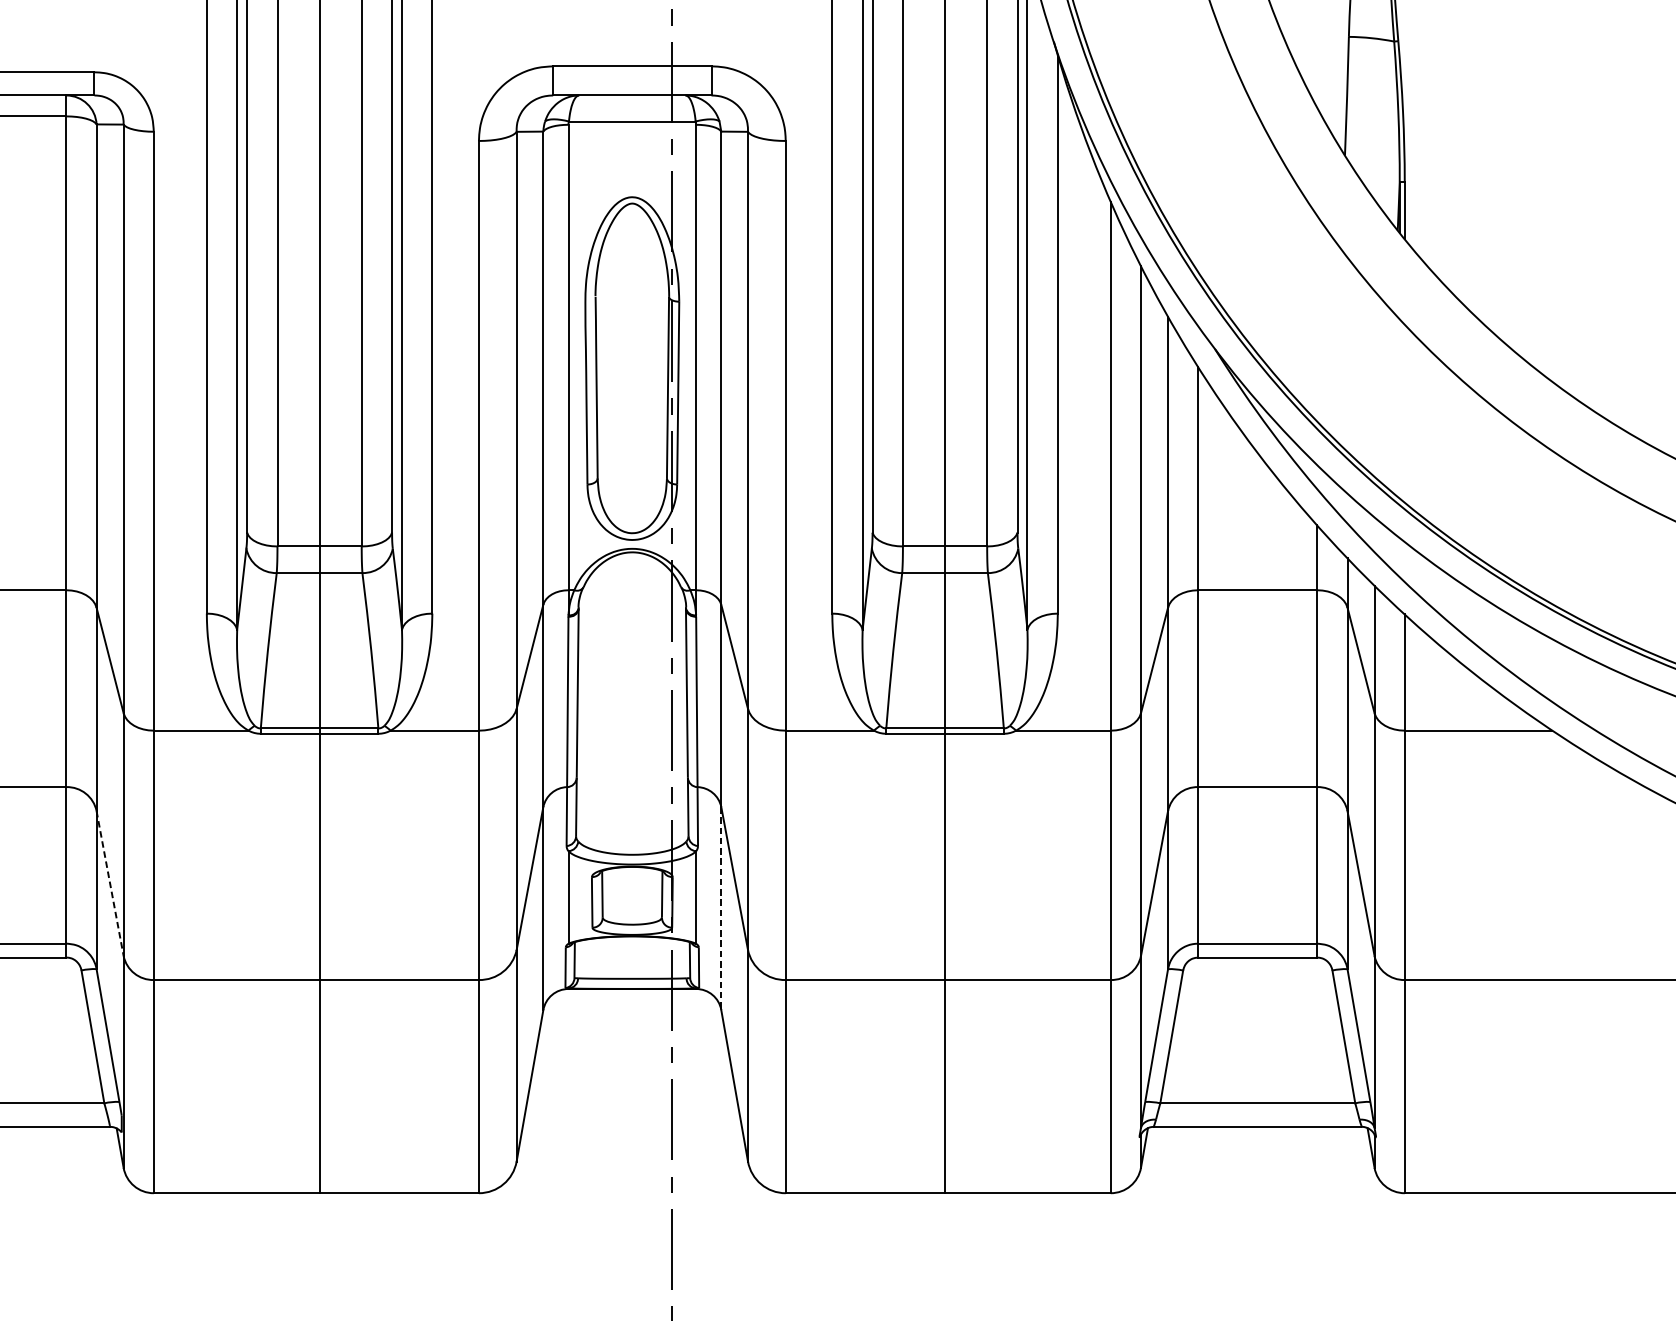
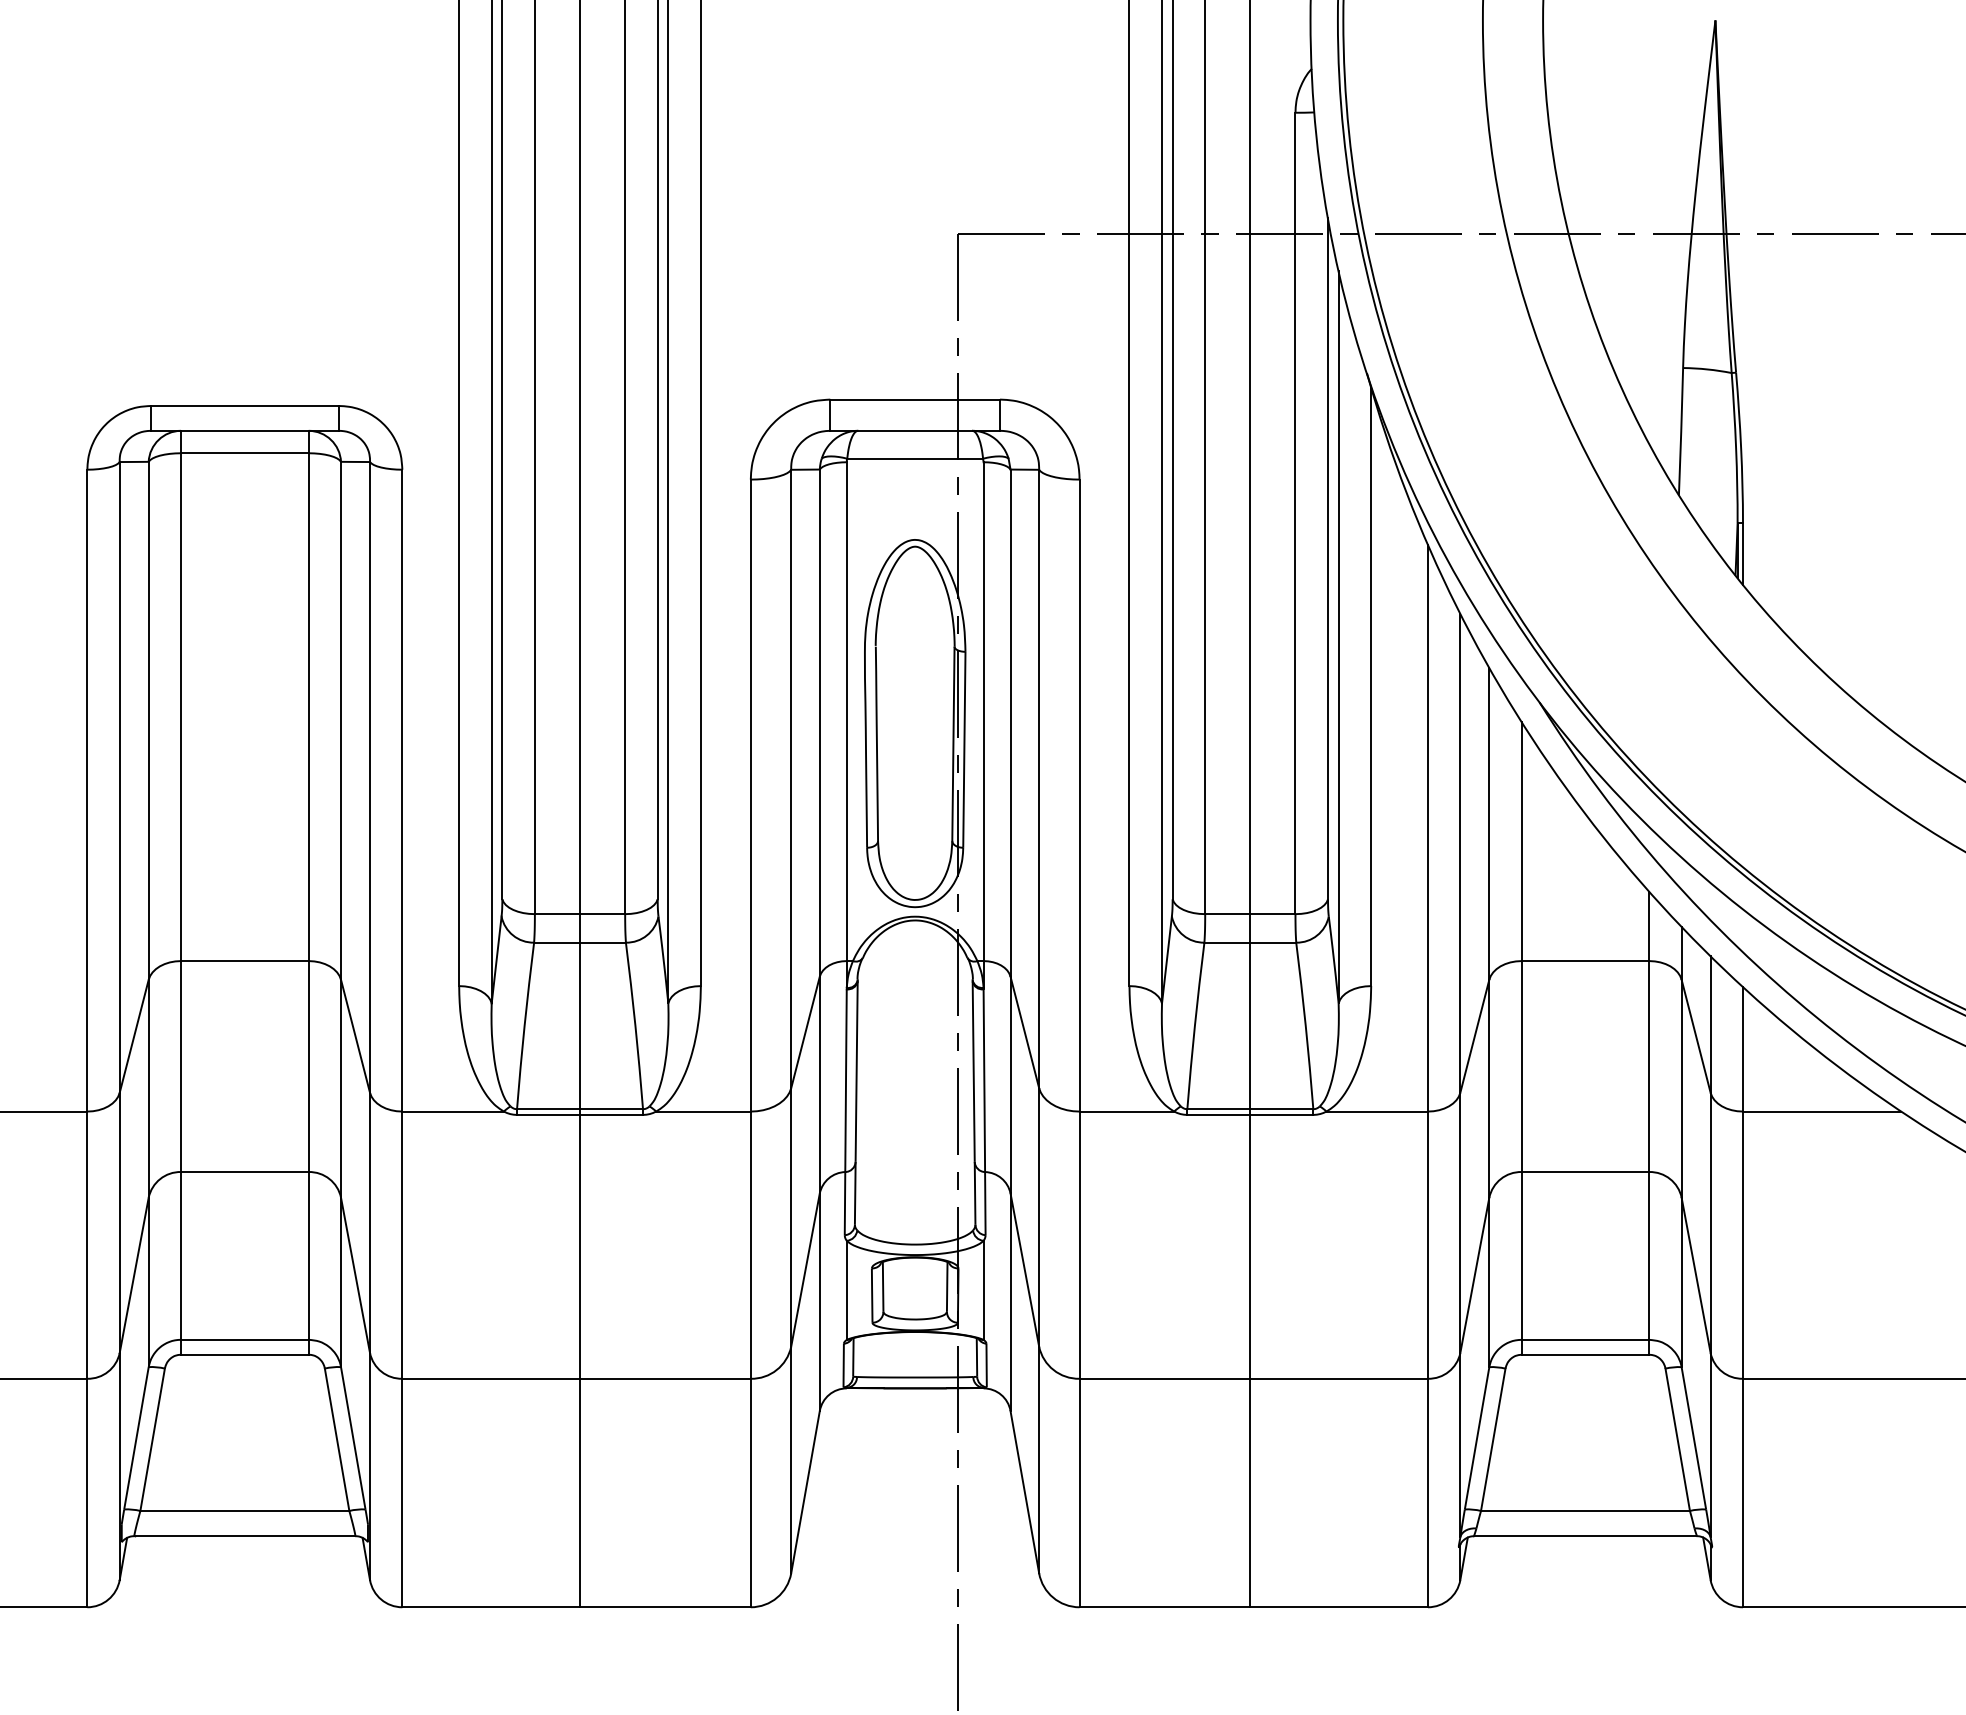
line: (110, 883) -> (355, 1275), dashed -> solid
line: (721, 908) -> (1010, 1302), dashed -> solid

